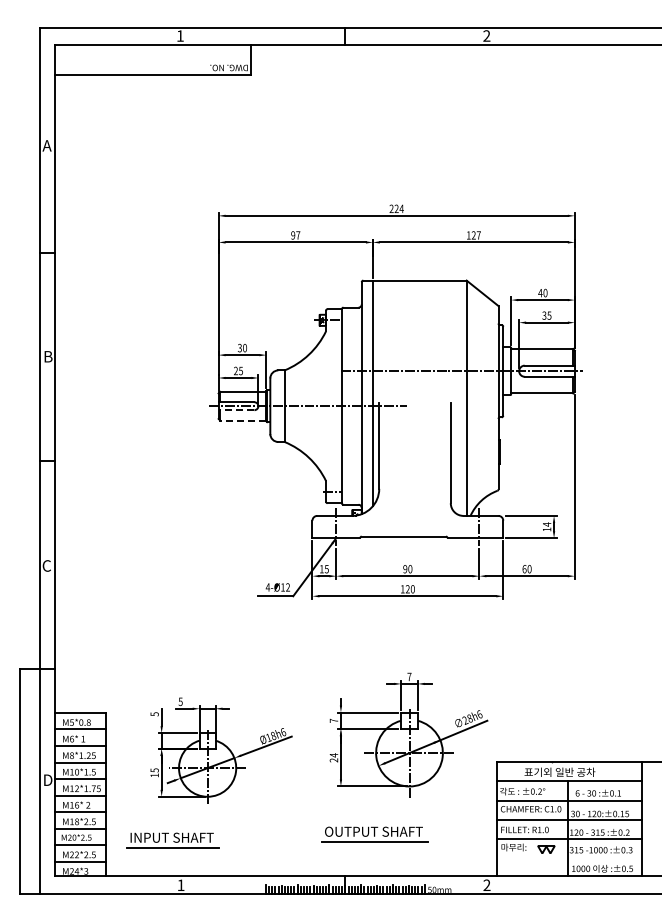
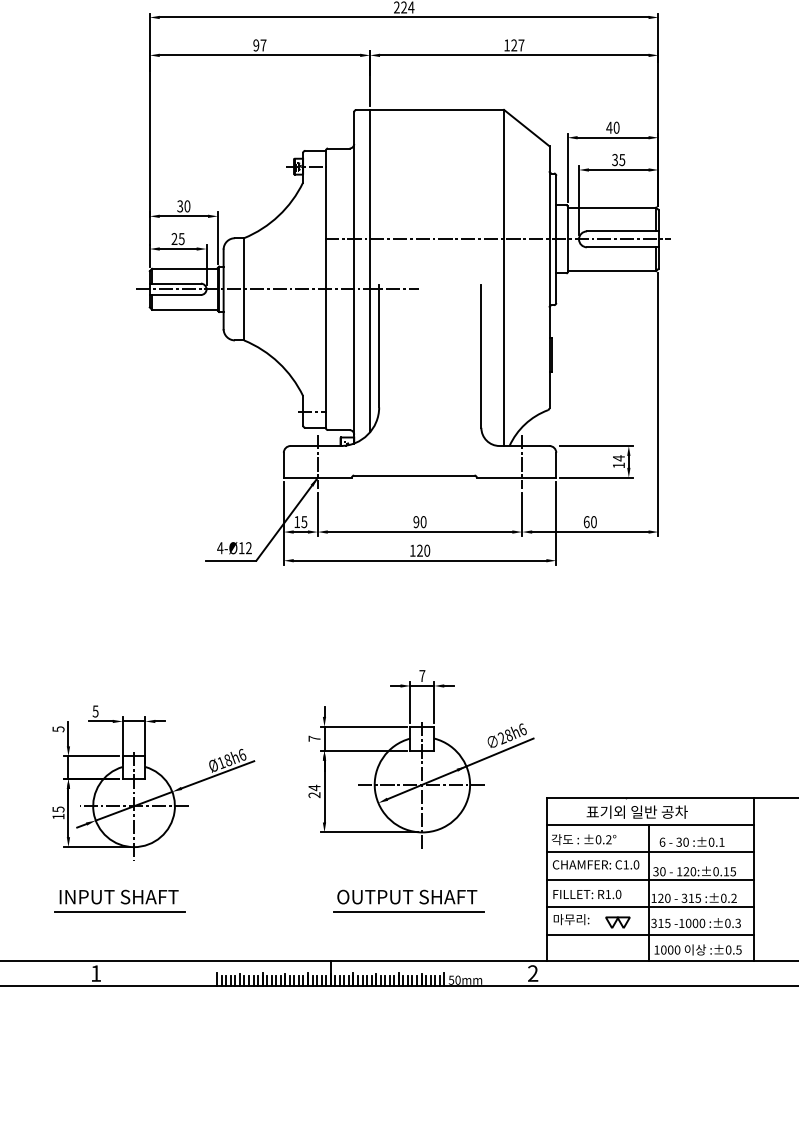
line: (236, 410) -> (175, 295), dashed -> solid
line: (242, 420) -> (183, 309), dashed -> solid
part: (374, 834) -> (408, 900), moved
part: (172, 840) -> (119, 900), moved
line: (568, 858) -> (649, 935), added

